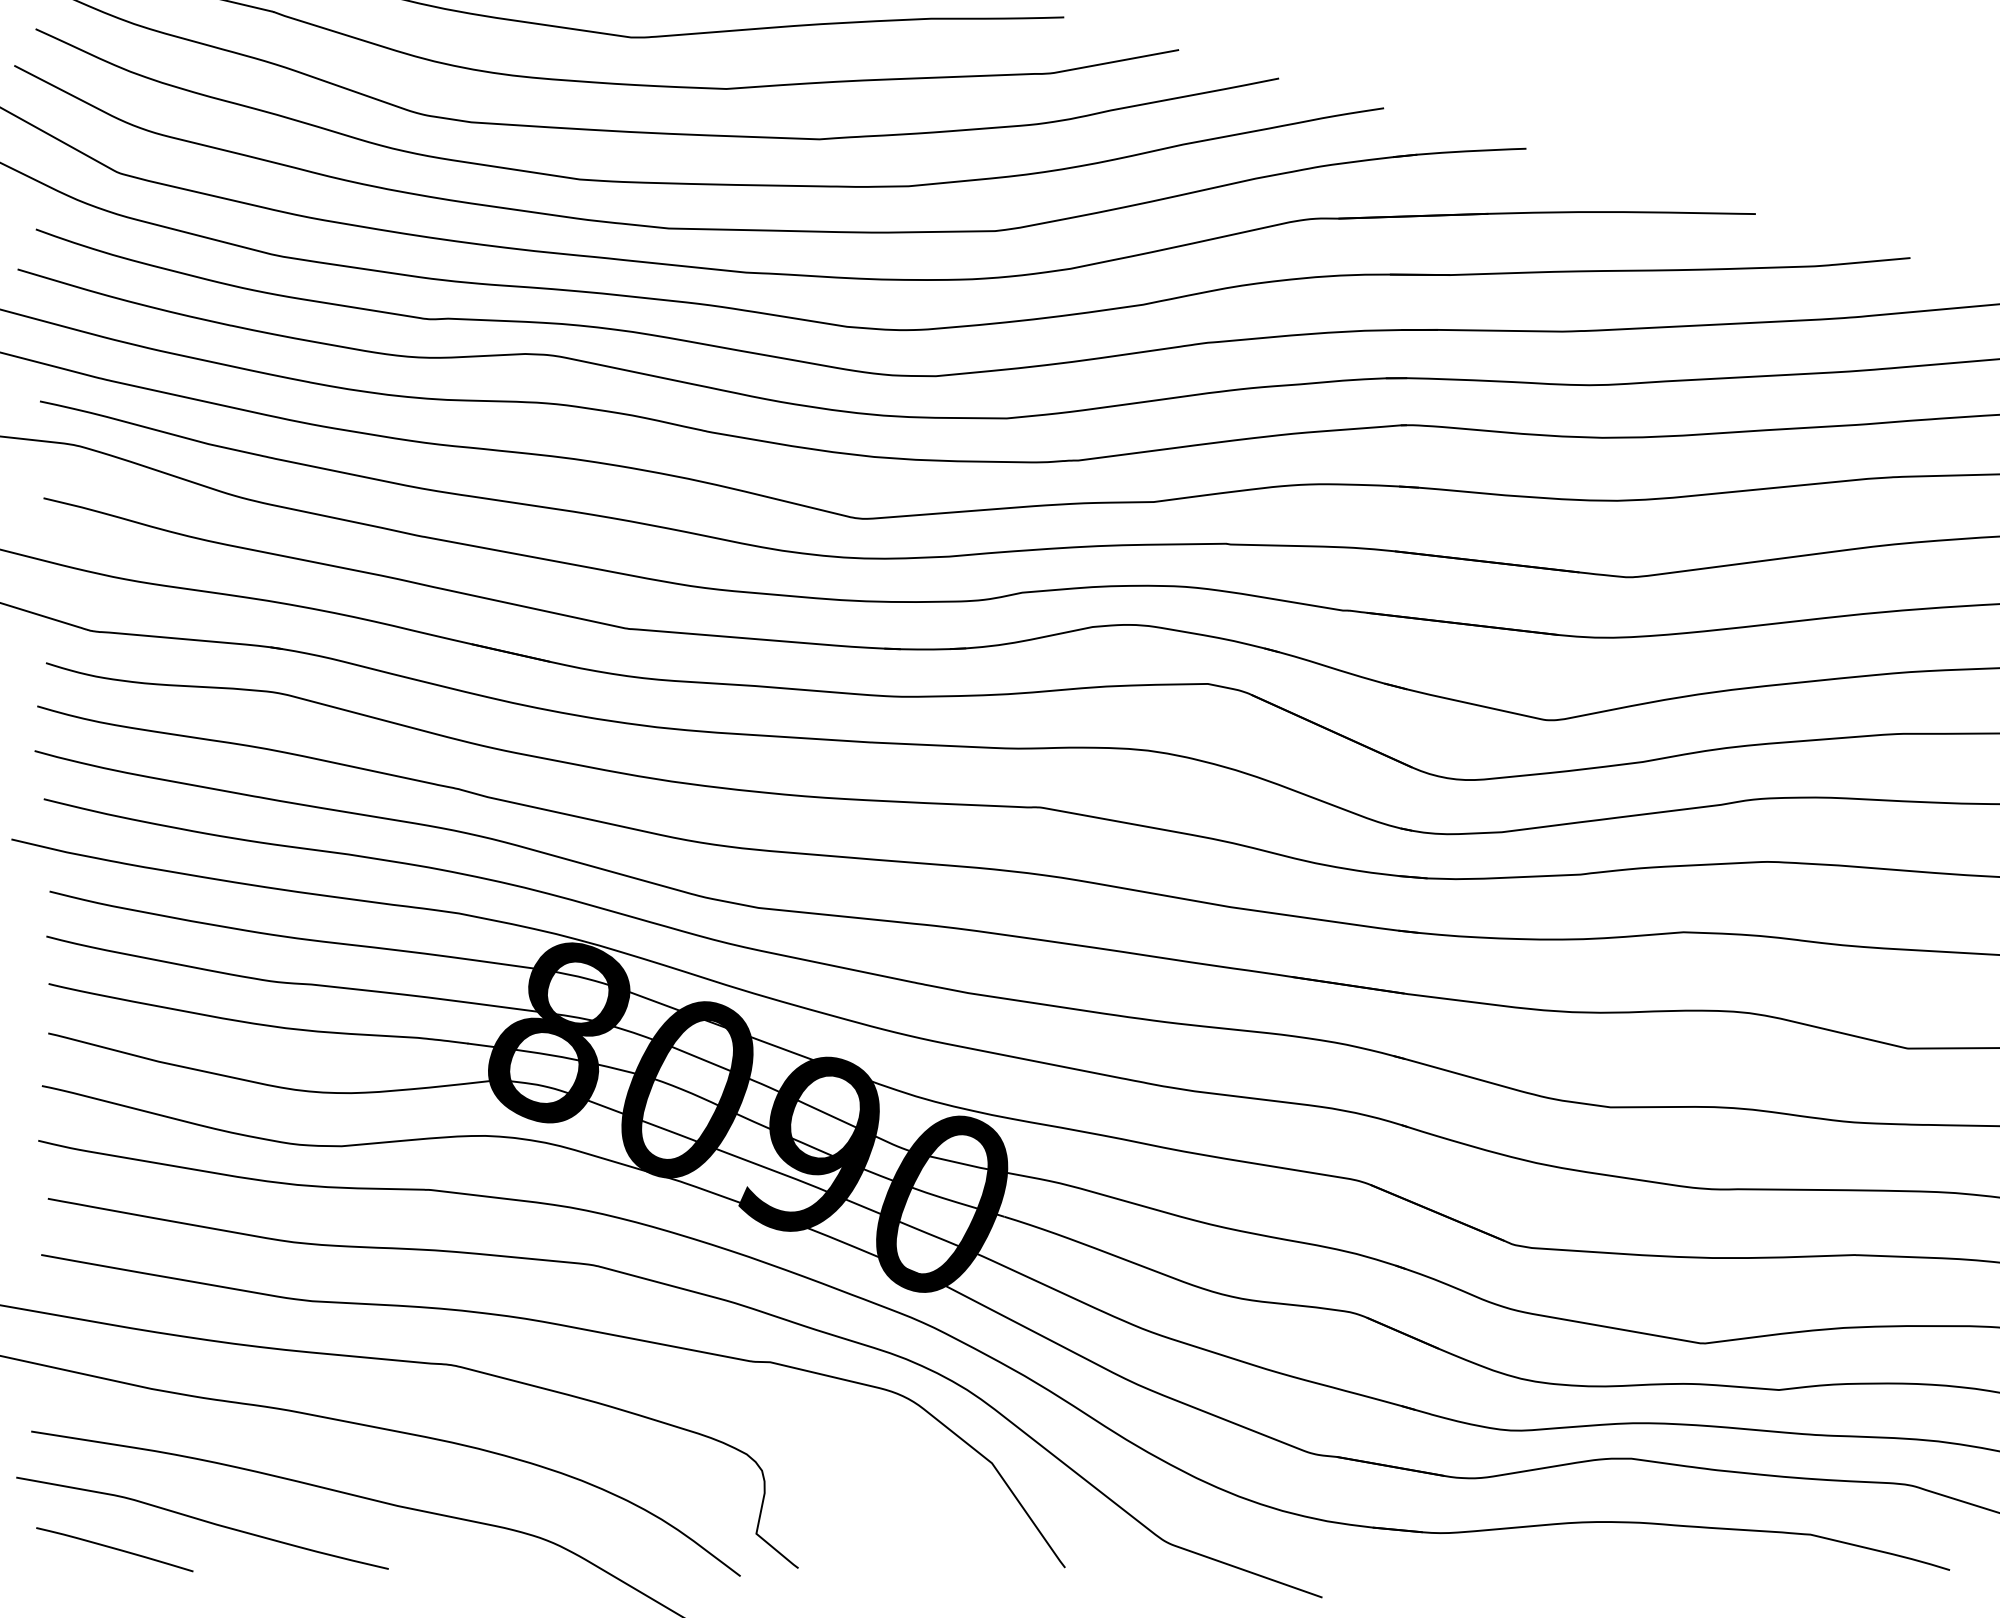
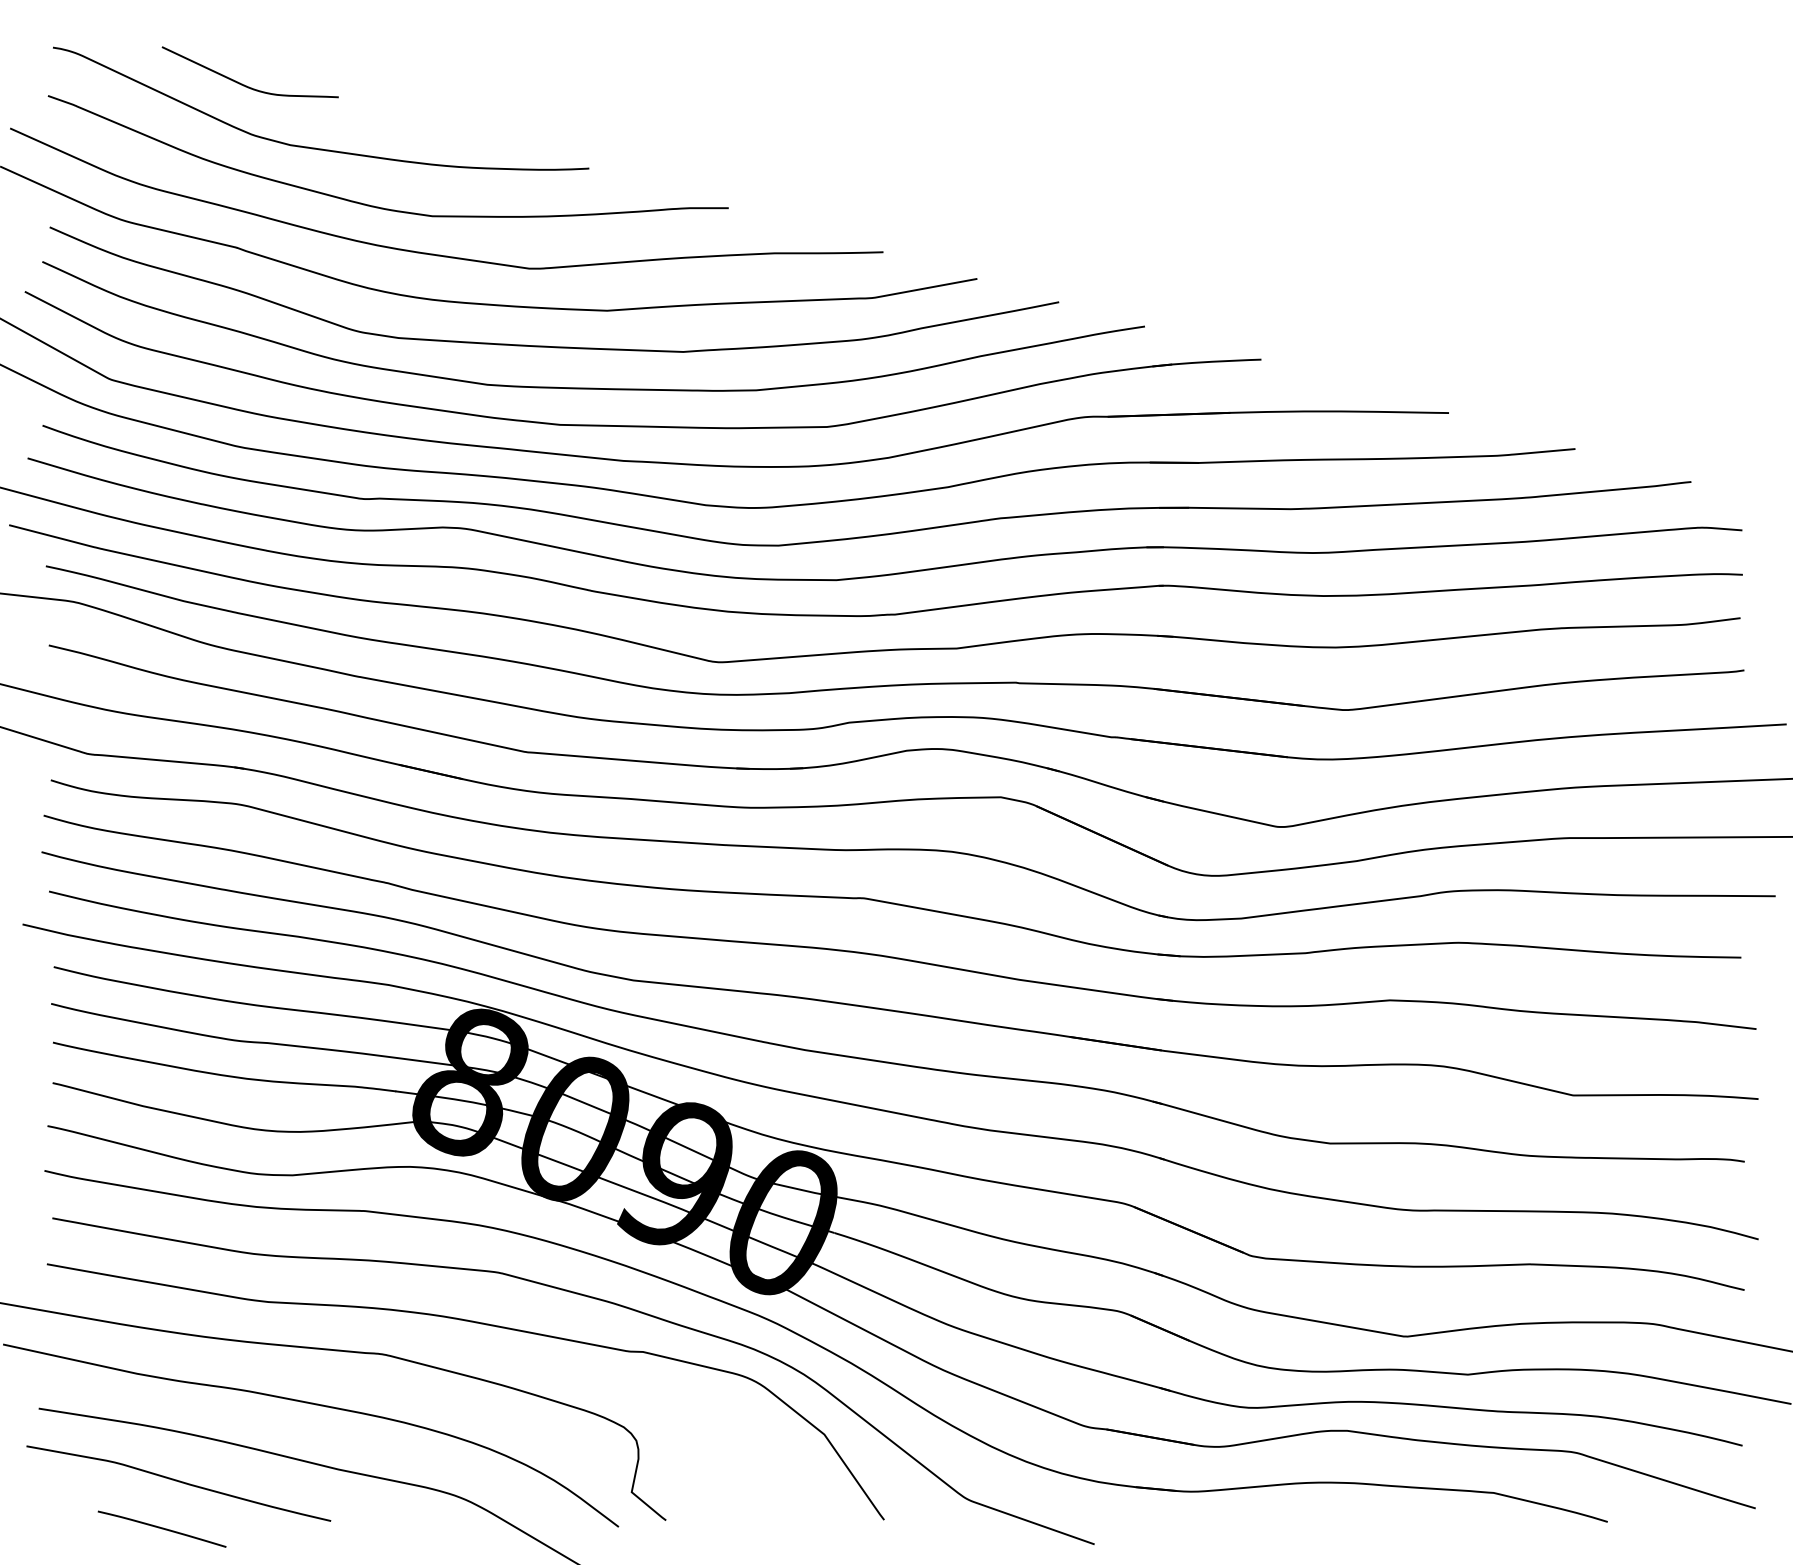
curve: (114, 1548) -> (161, 1528), moved

